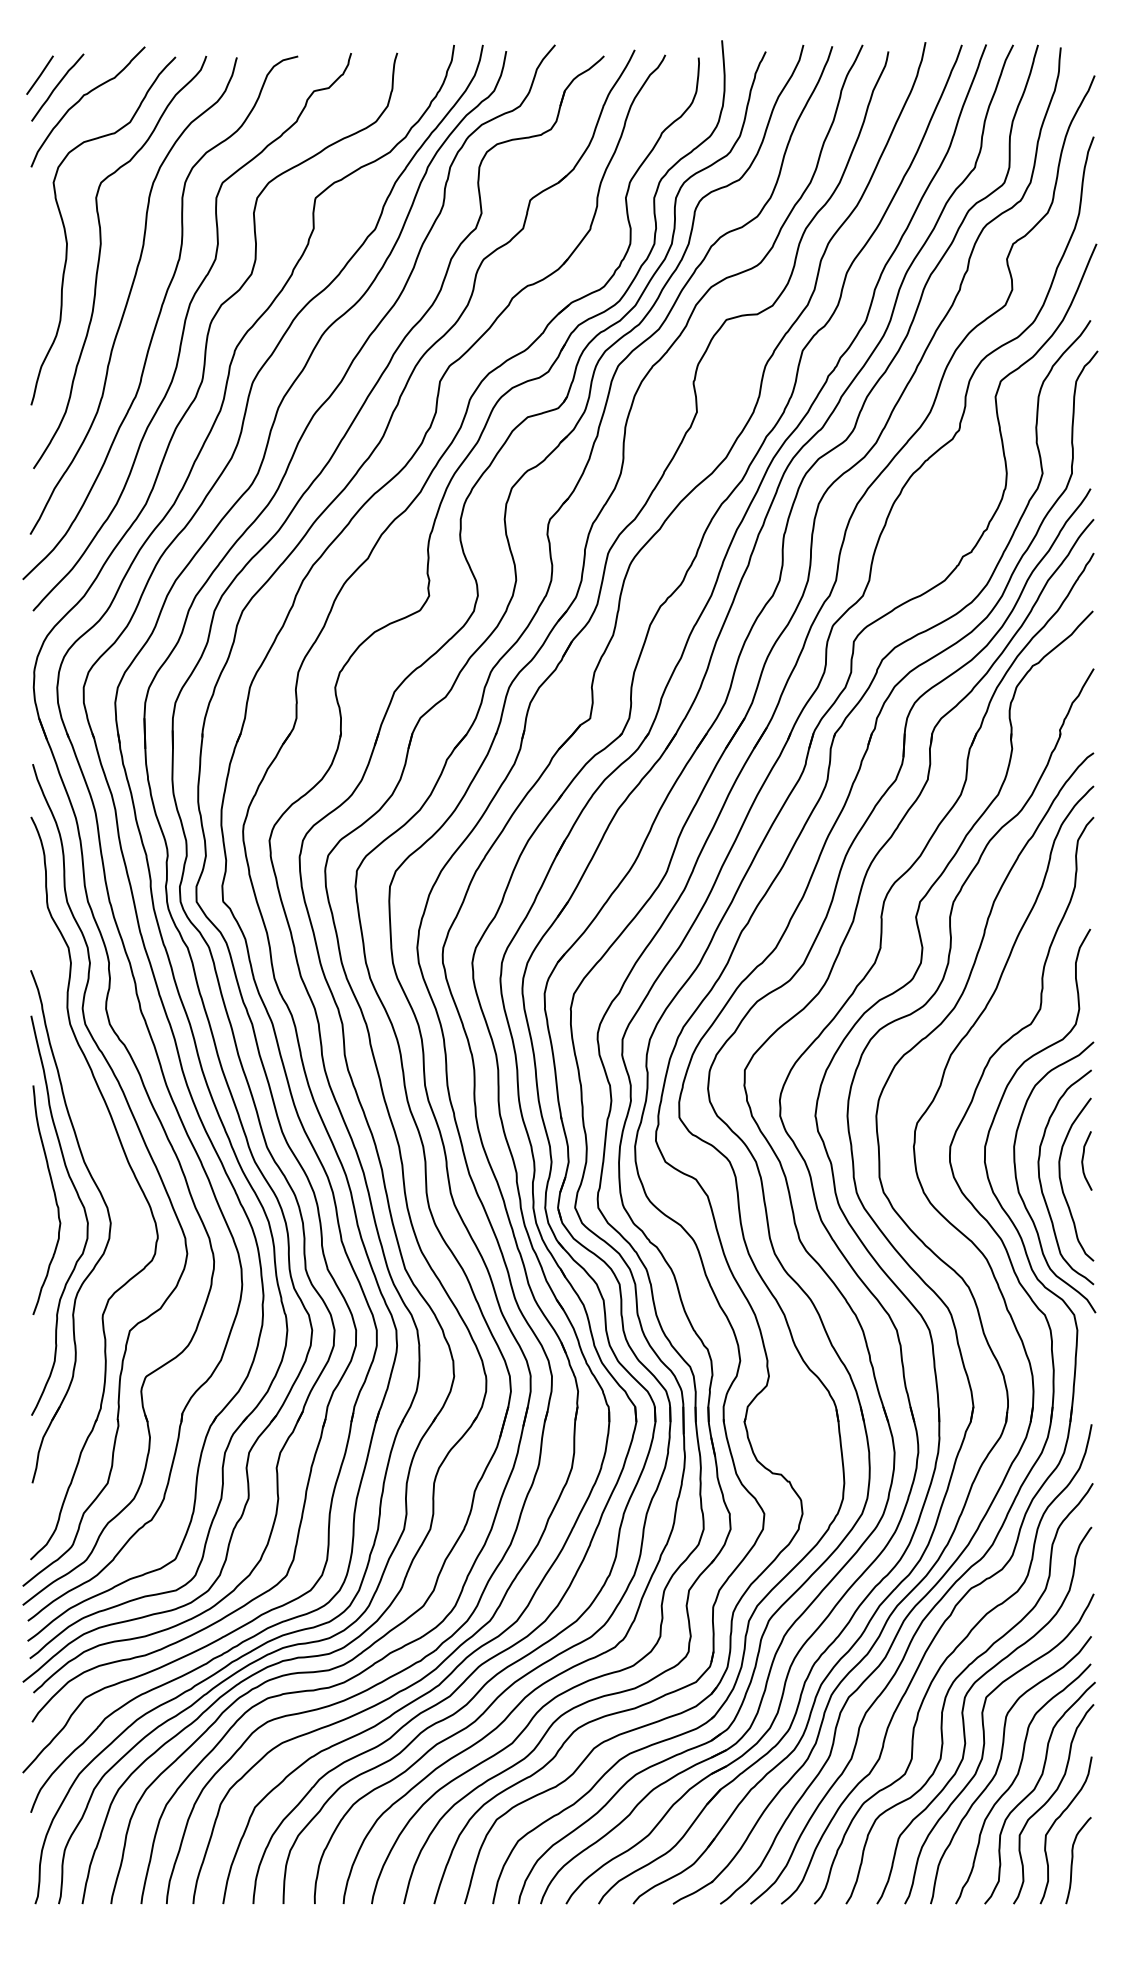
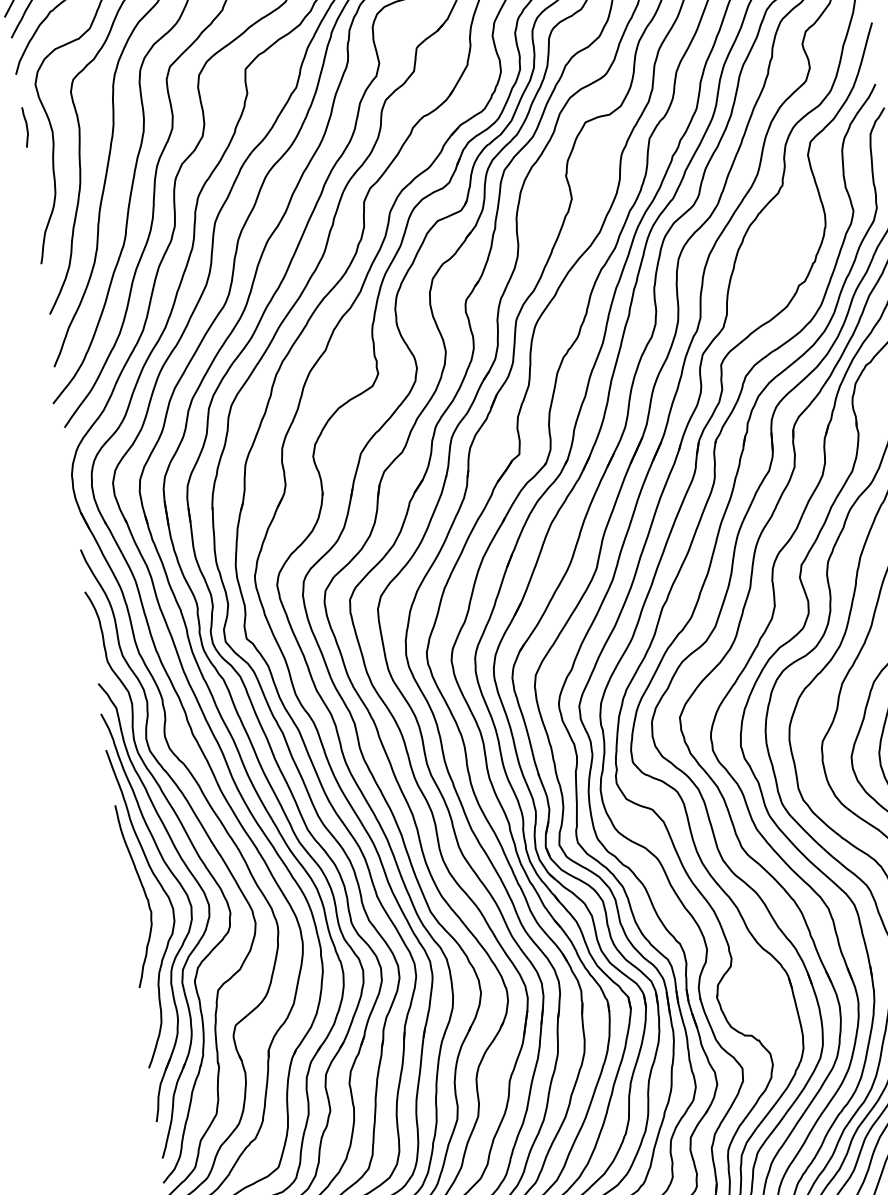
curve: (35, 233) -> (26, 126), added
part: (126, 1246) -> (206, 923), added

